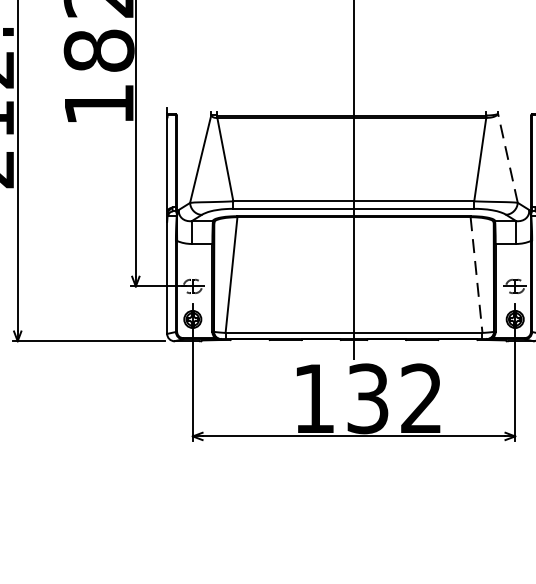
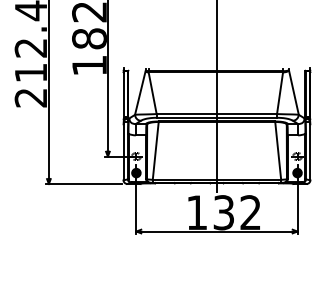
line: (507, 158) -> (293, 92), dashed -> solid
line: (477, 276) -> (278, 151), dashed -> solid

